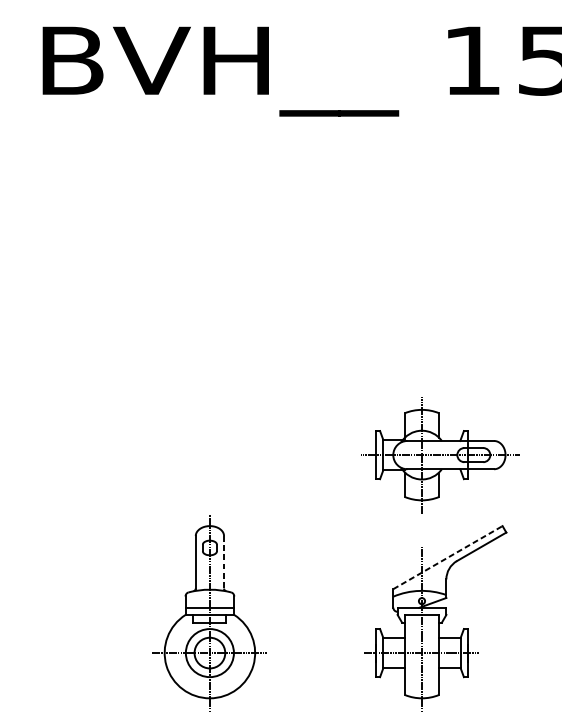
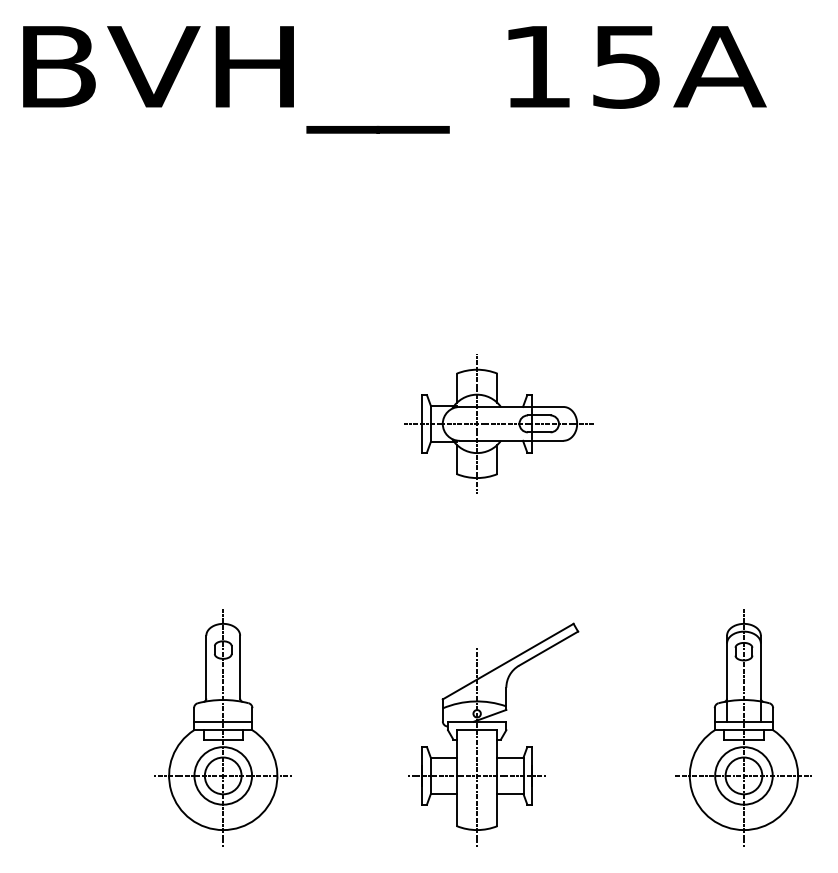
part: (439, 454) -> (498, 423), moved
line: (448, 557) -> (508, 661), dashed -> solid
line: (224, 562) -> (240, 667), dashed -> solid

